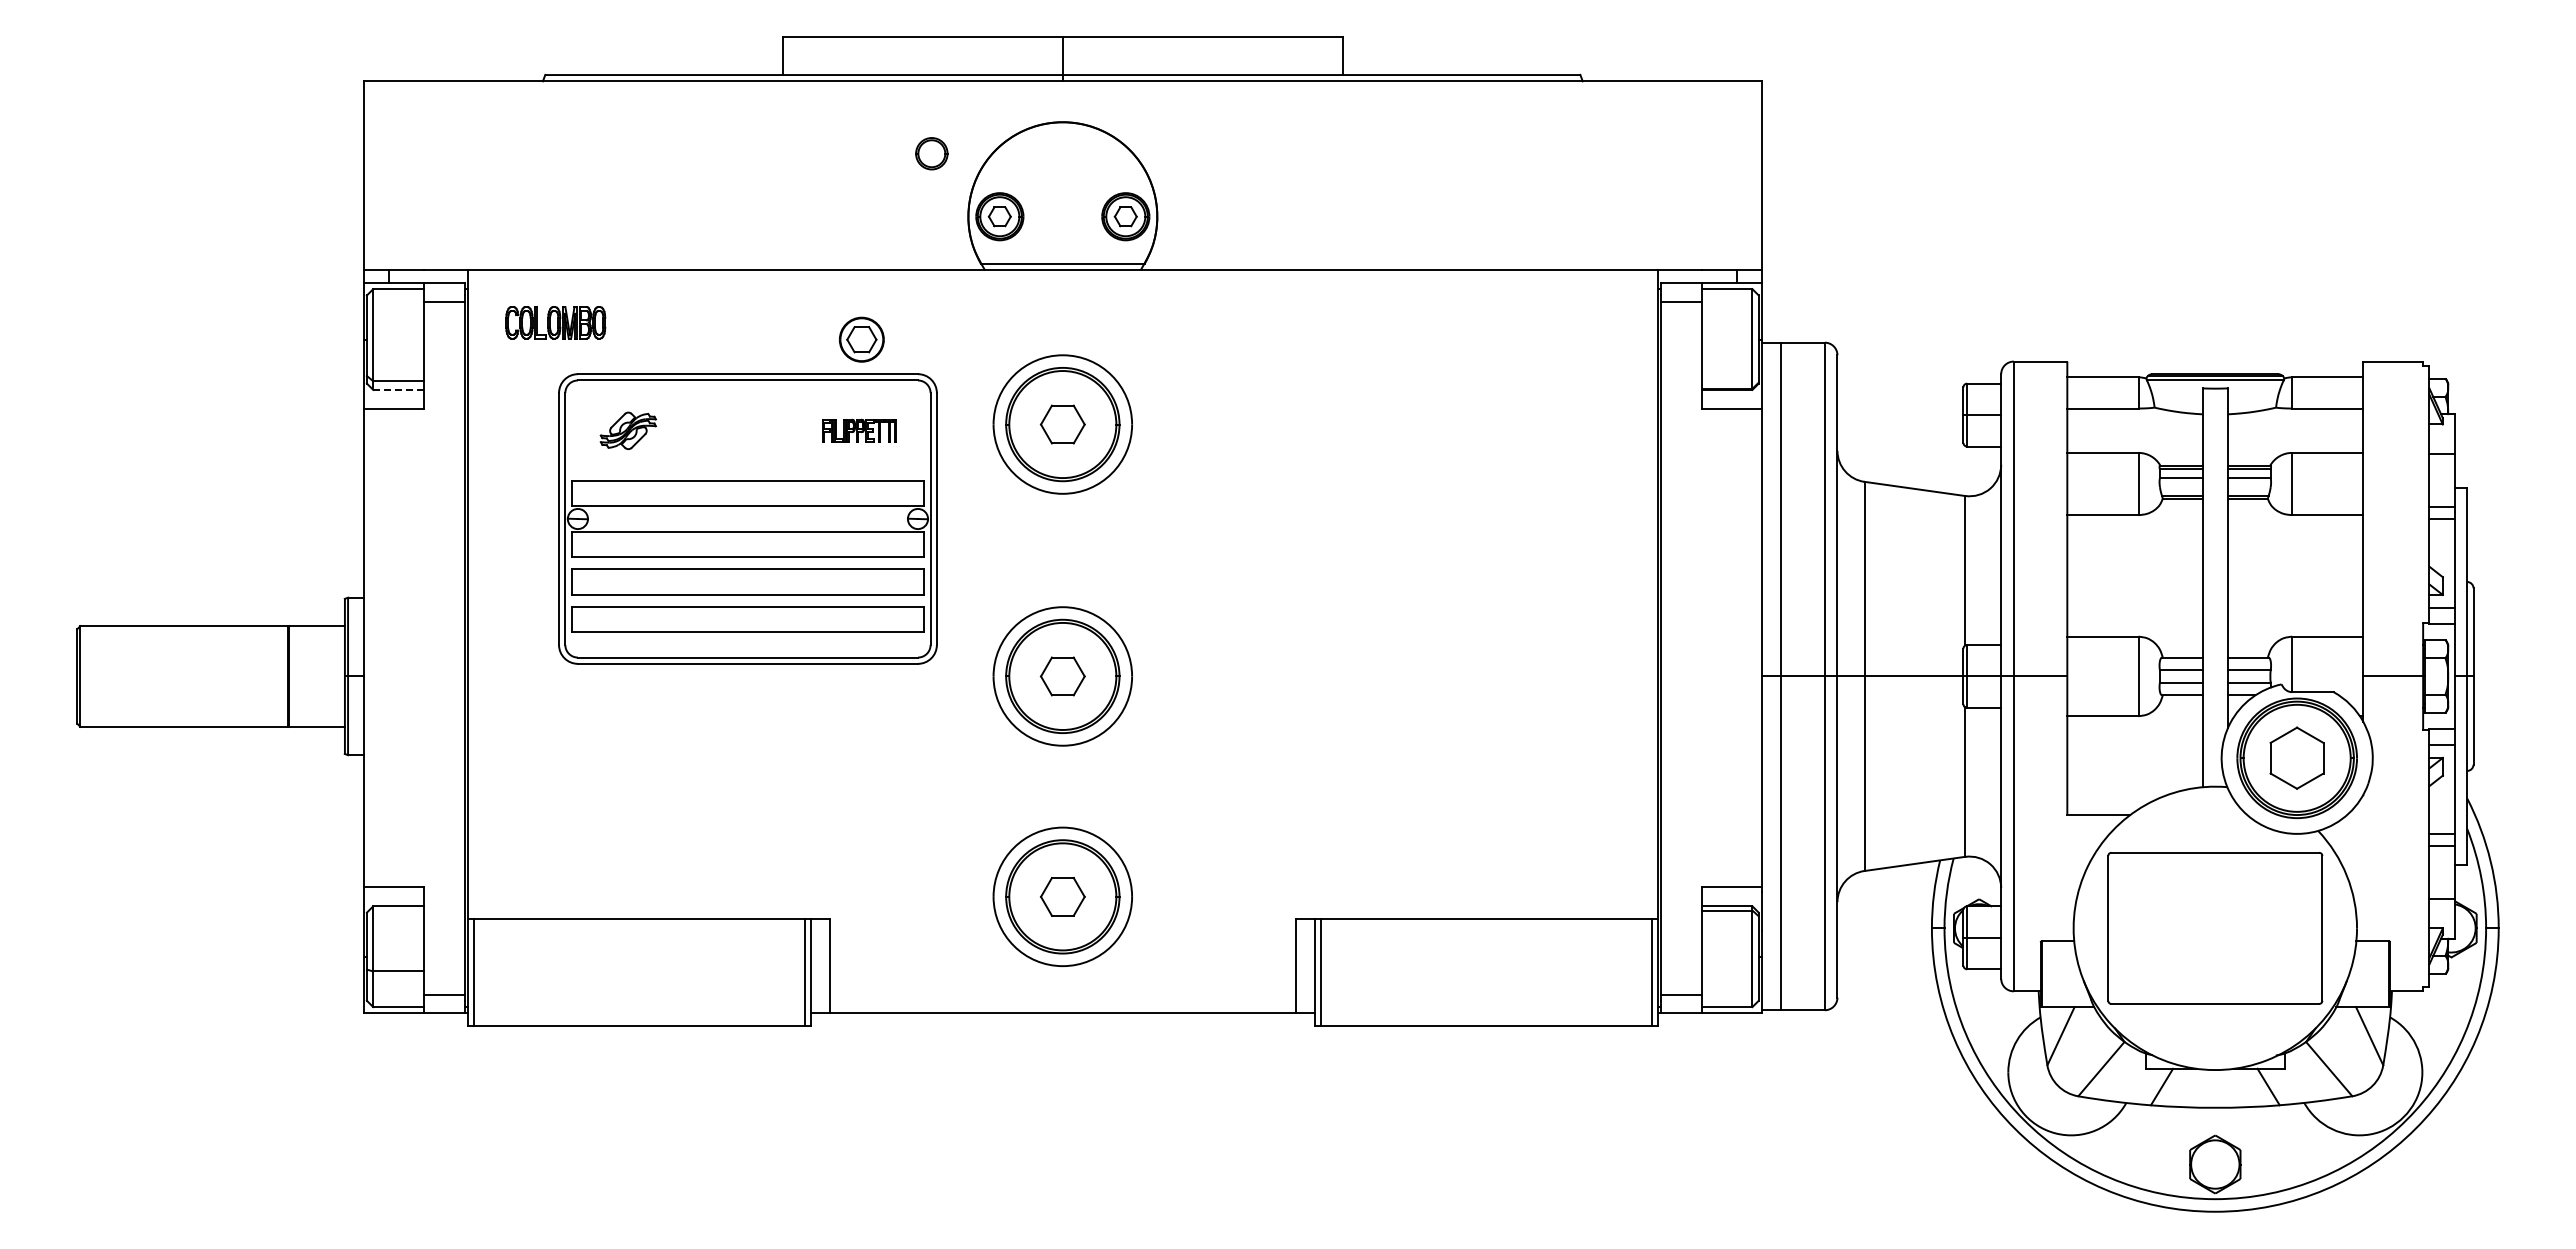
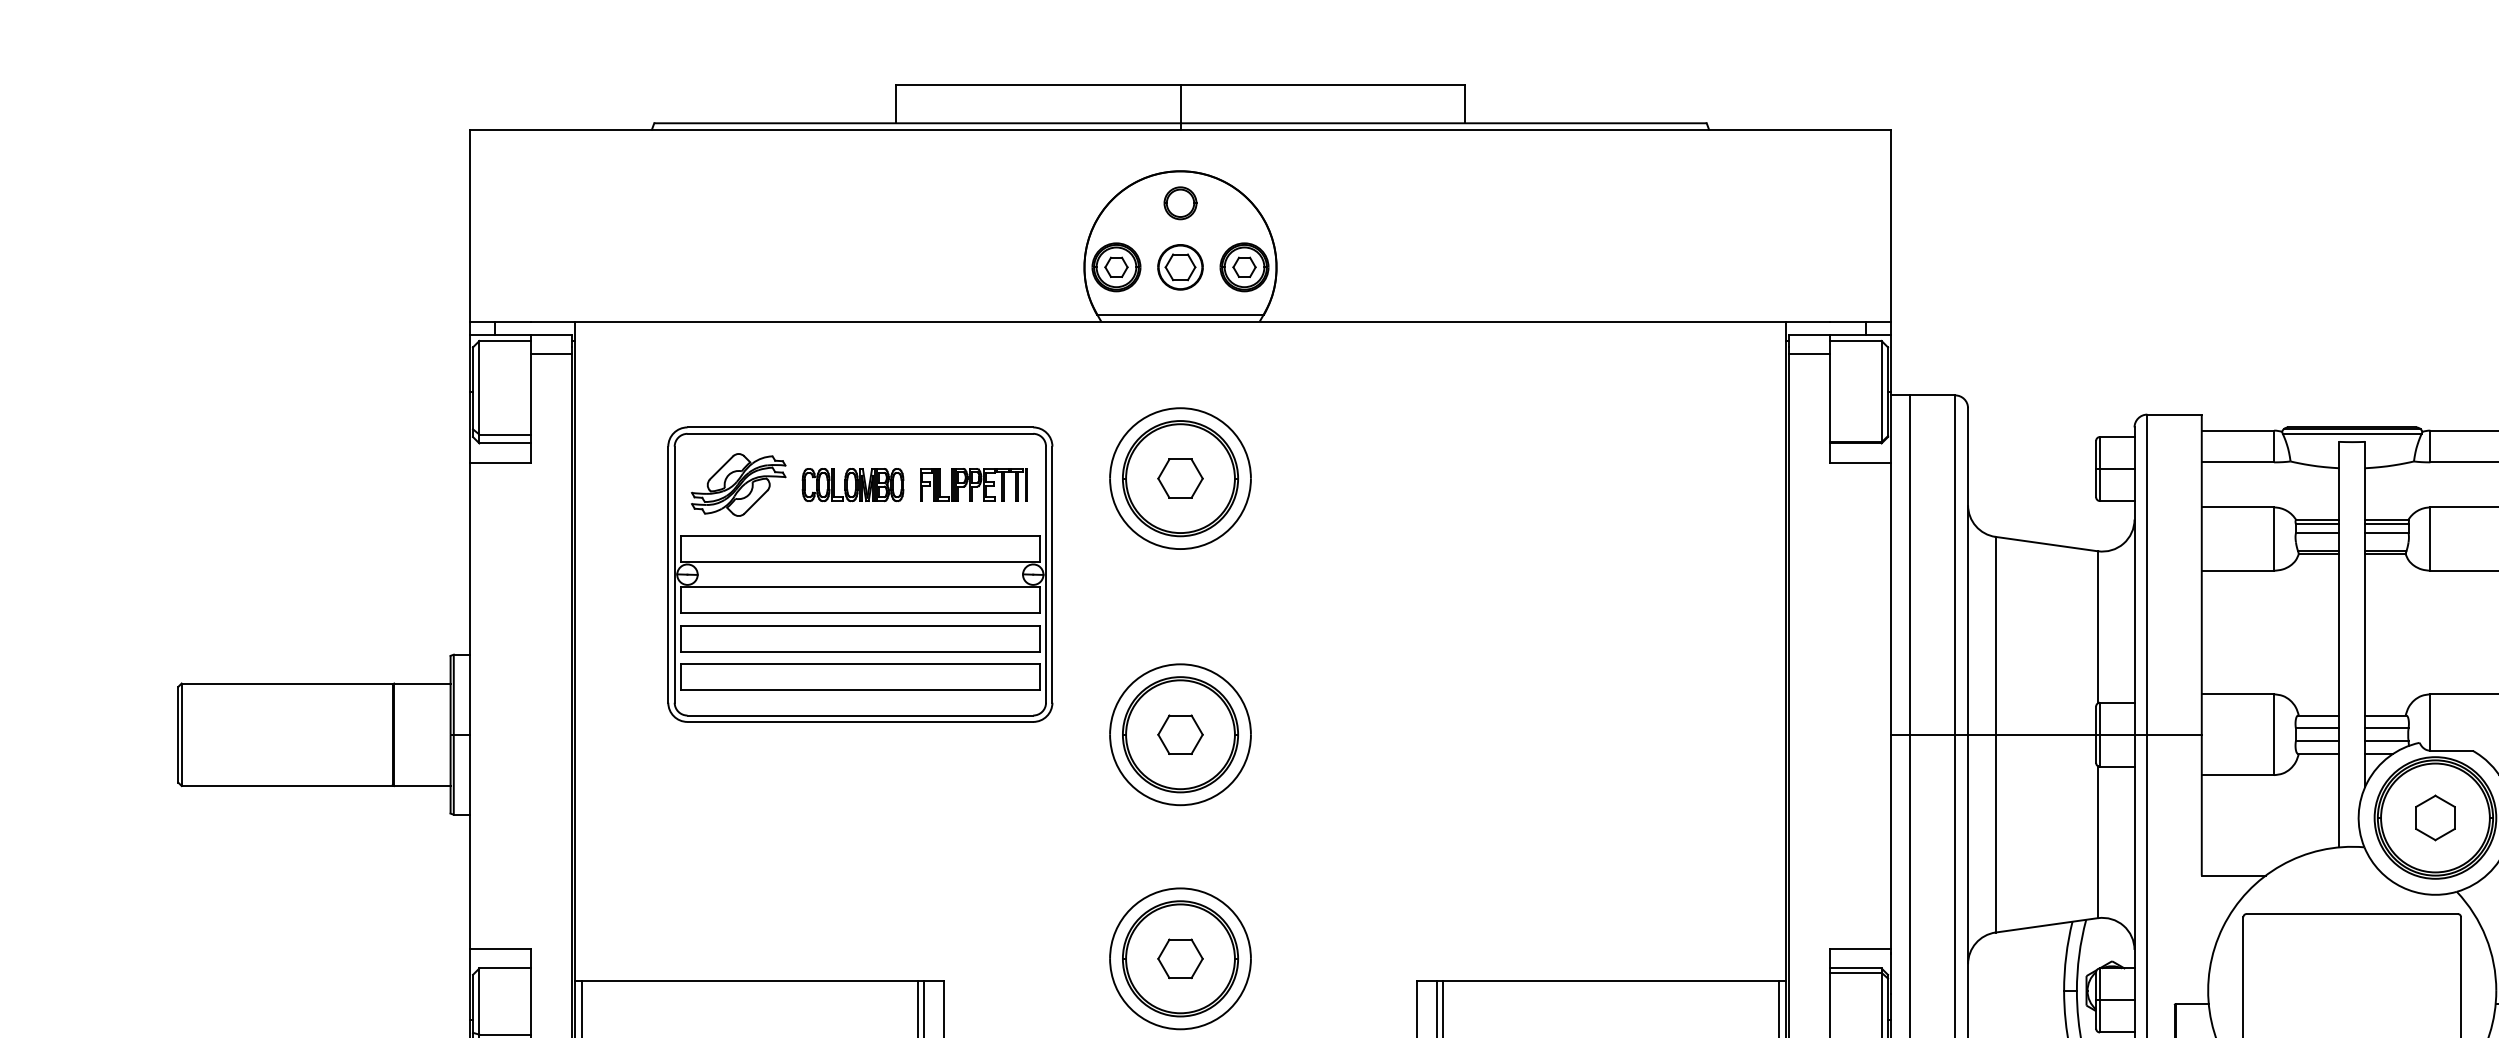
part: (931, 153) -> (1180, 203), moved
part: (555, 322) -> (852, 484), moved
part: (861, 339) -> (1180, 267), moved
line: (398, 389) -> (505, 443), dashed -> solid
part: (628, 430) -> (738, 484), size x1.67
part: (859, 430) -> (973, 484), size x1.43
part: (2297, 758) -> (2435, 818), size x0.71

